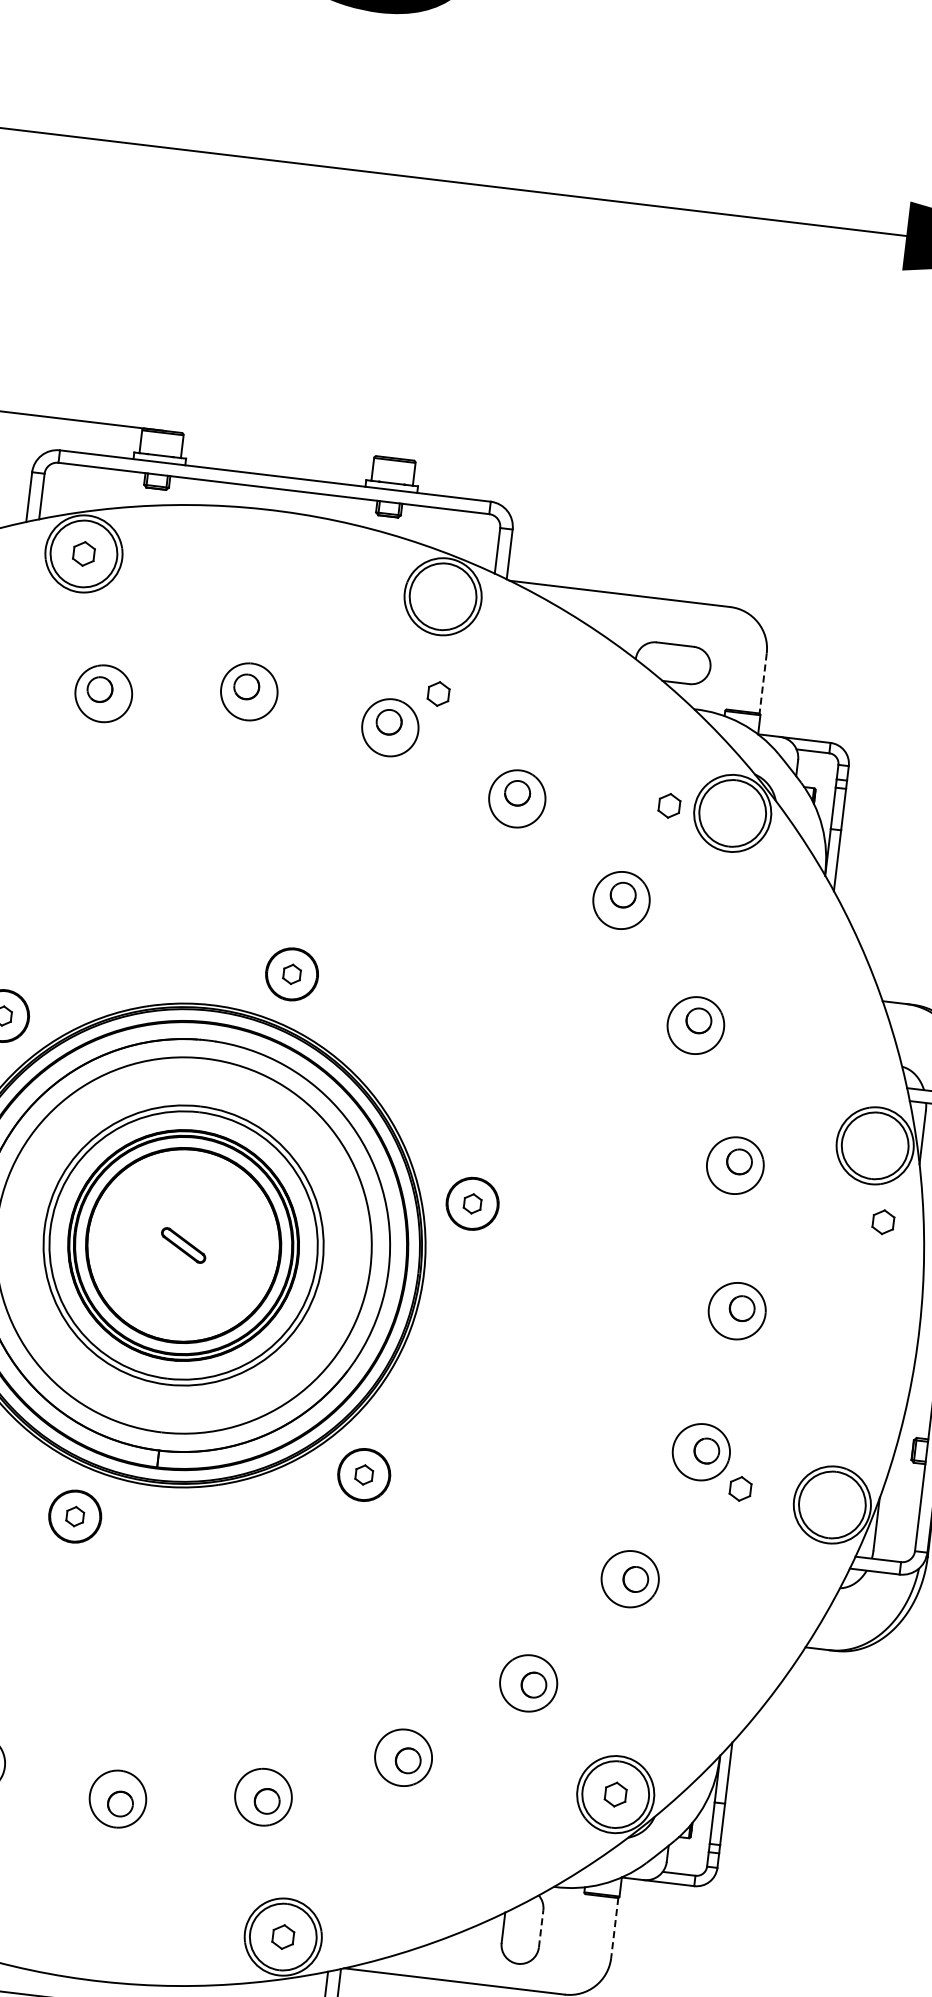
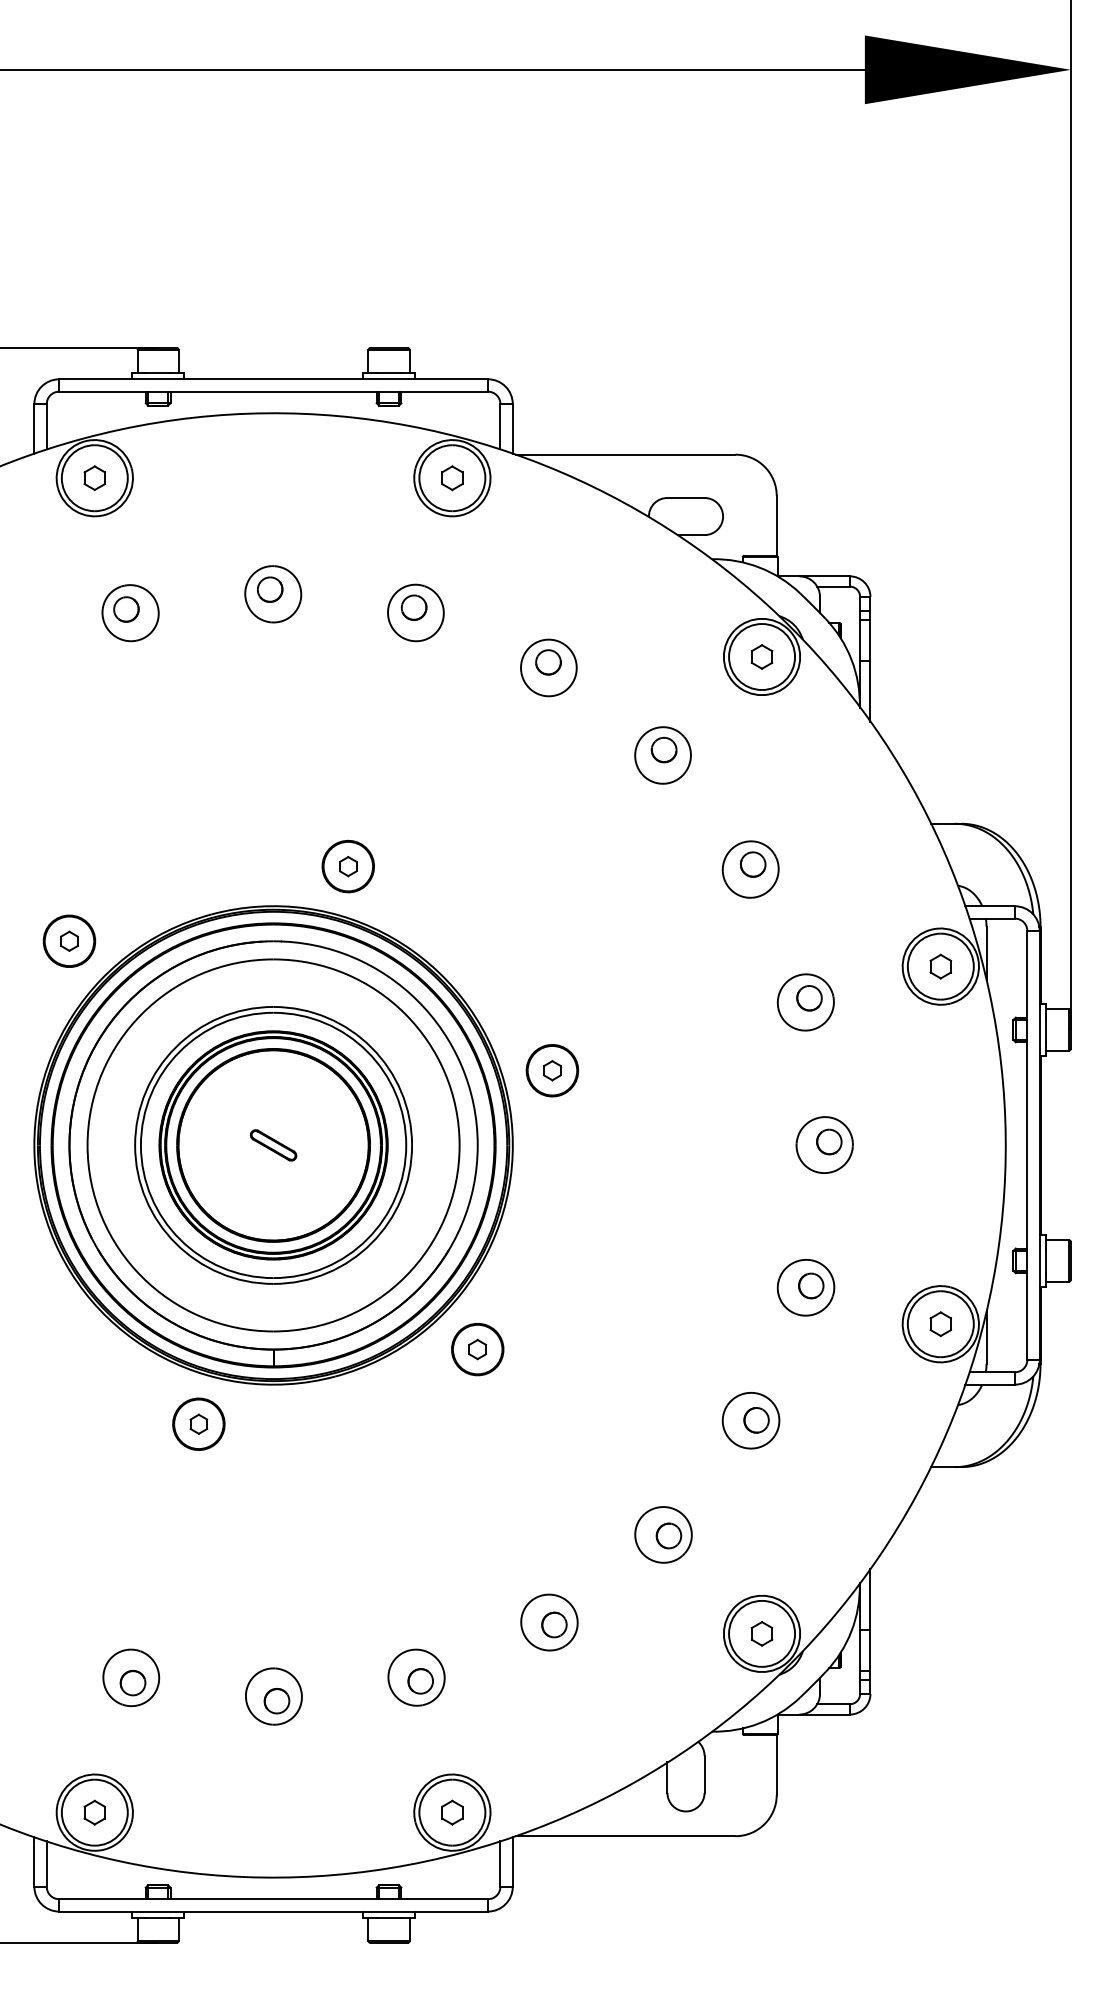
line: (762, 683) -> (776, 525), dashed -> solid
part: (438, 694) -> (452, 478), moved
part: (668, 805) -> (761, 656), moved
part: (883, 1222) -> (940, 966), moved
part: (740, 1489) -> (940, 1324), moved
line: (541, 1928) -> (704, 1774), dashed -> solid
line: (614, 1928) -> (776, 1765), dashed -> solid

